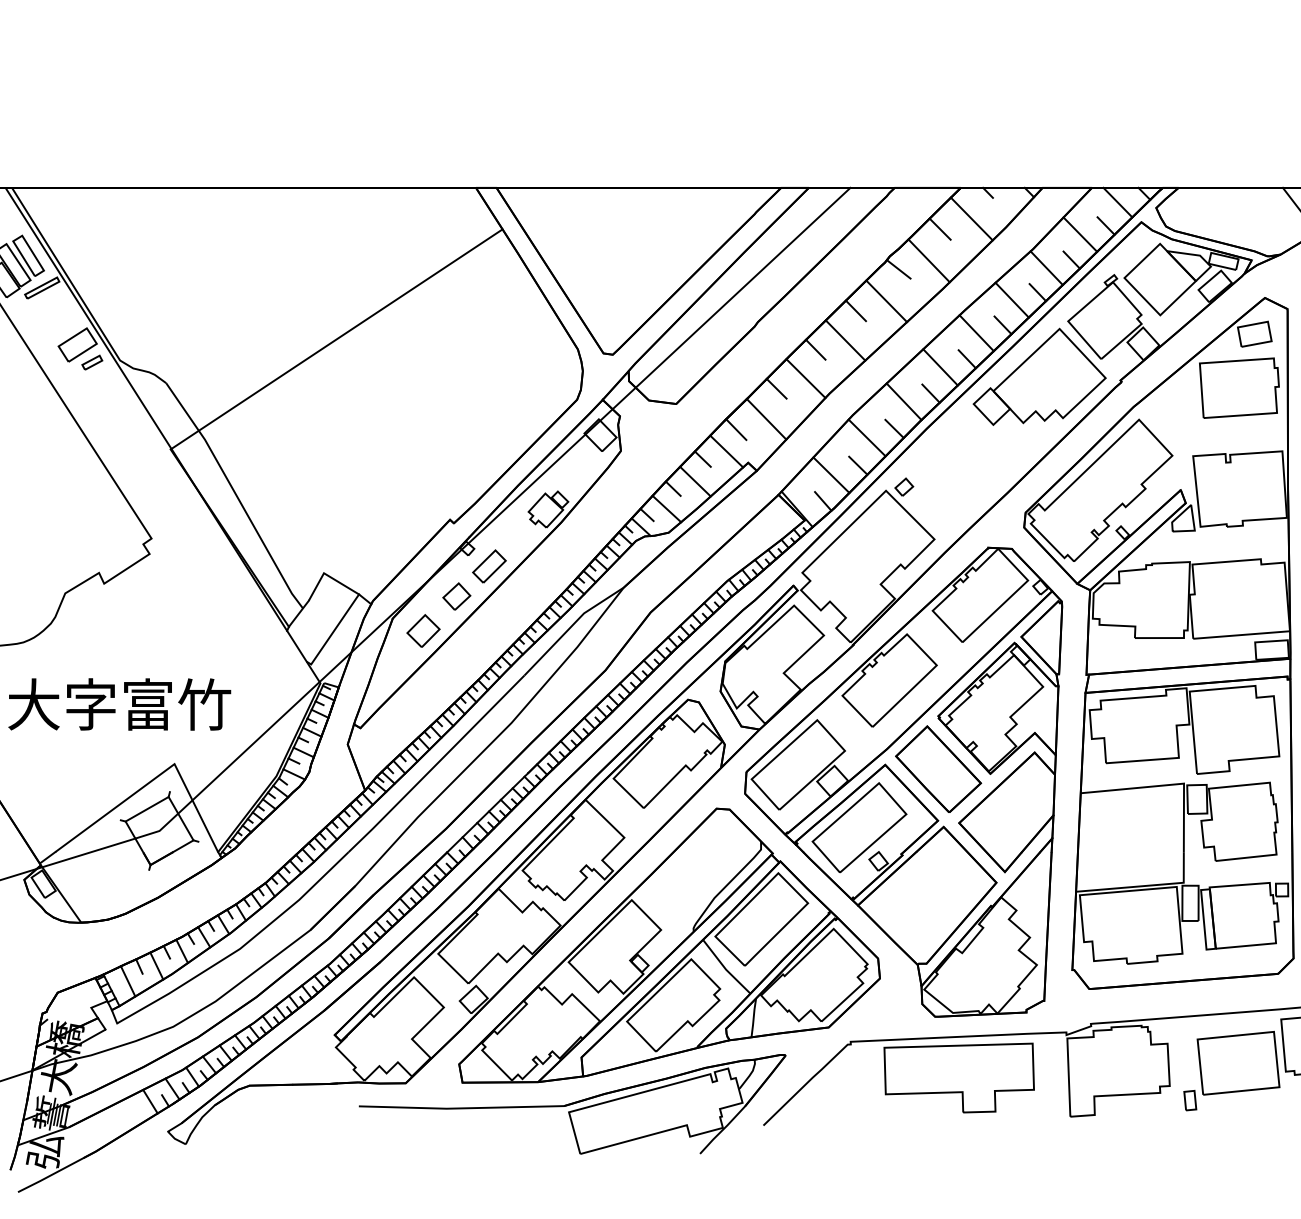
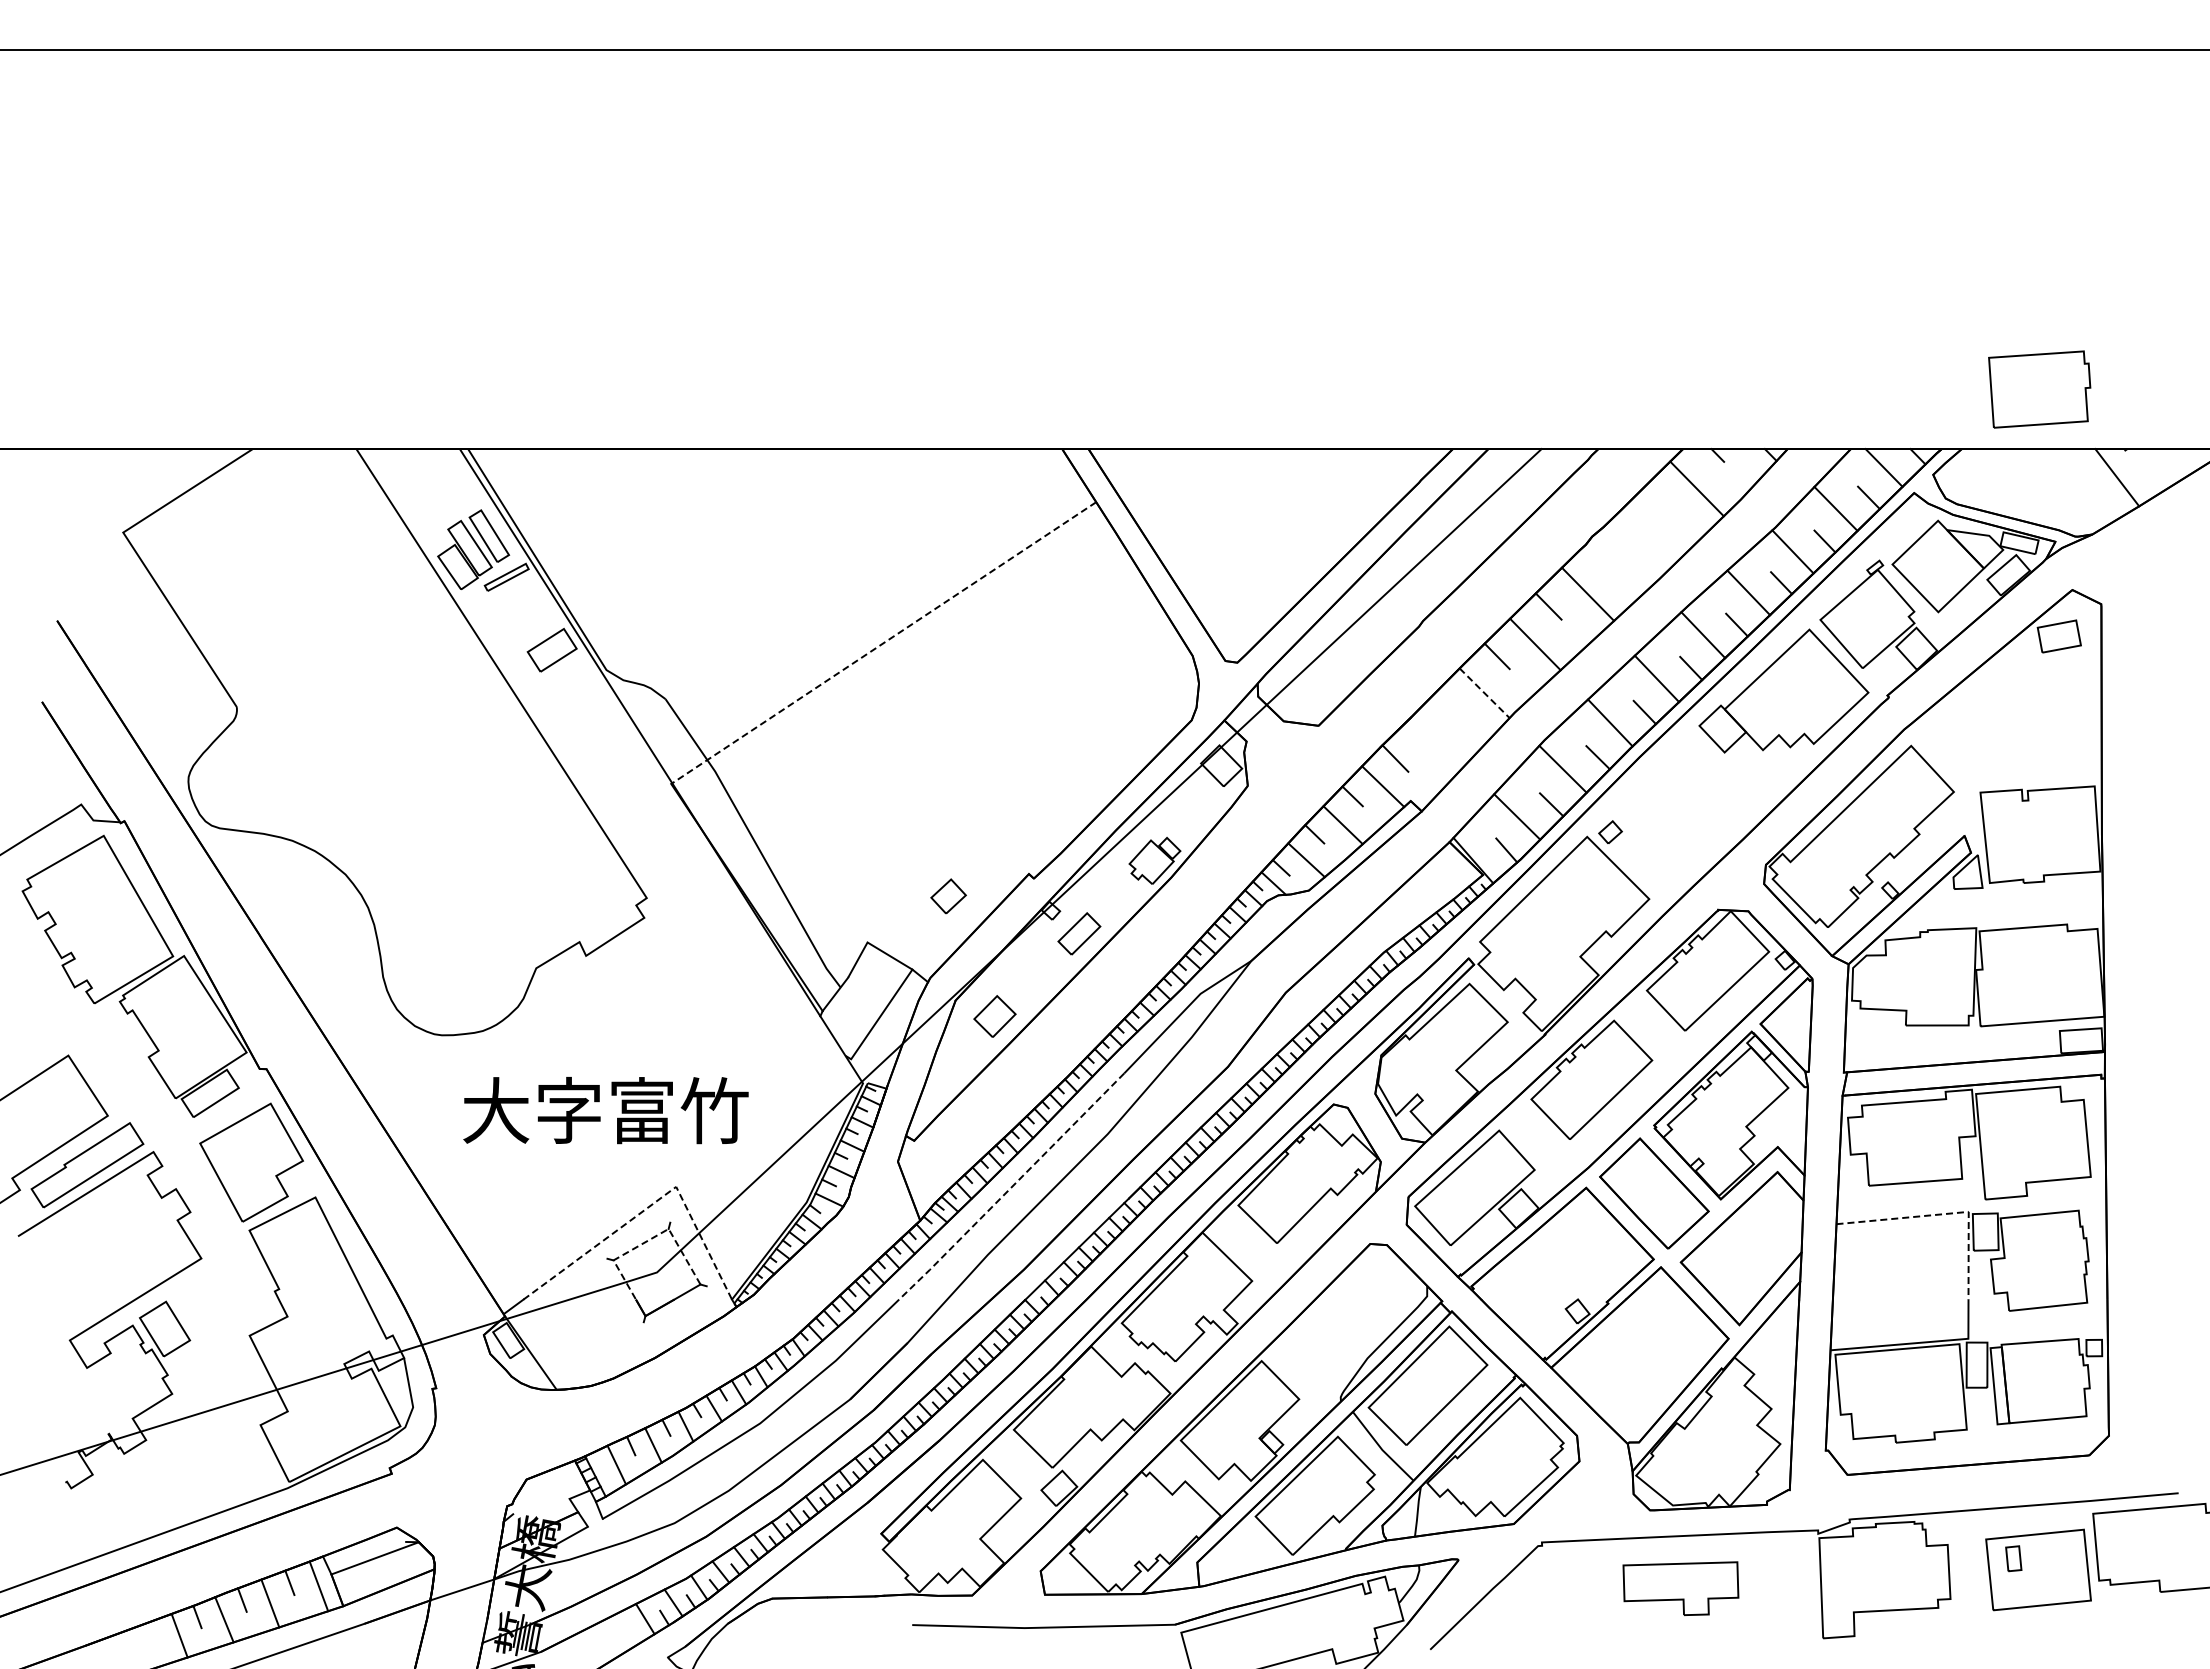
line: (940, 228) -> (1656, 501), removed
line: (928, 260) -> (1641, 542), removed
line: (898, 269) -> (1603, 553), removed
line: (336, 339) -> (883, 643), solid -> dashed
part: (91, 362) -> (570, 672), removed
line: (806, 378) -> (1485, 693), solid -> dashed
line: (776, 388) -> (1446, 705), removed
part: (1239, 388) -> (2039, 389), moved
line: (766, 419) -> (1434, 745), removed
part: (456, 596) -> (948, 896), moved
line: (436, 764) -> (1011, 1187), solid -> dashed
line: (155, 778) -> (651, 1205), solid -> dashed
line: (1166, 784) -> (1946, 1213), solid -> dashed
line: (152, 805) -> (648, 1240), solid -> dashed
part: (859, 827) -> (1553, 1268), removed
part: (958, 1077) -> (1680, 1588), size x0.6
part: (1190, 1100) -> (2013, 1558), moved

